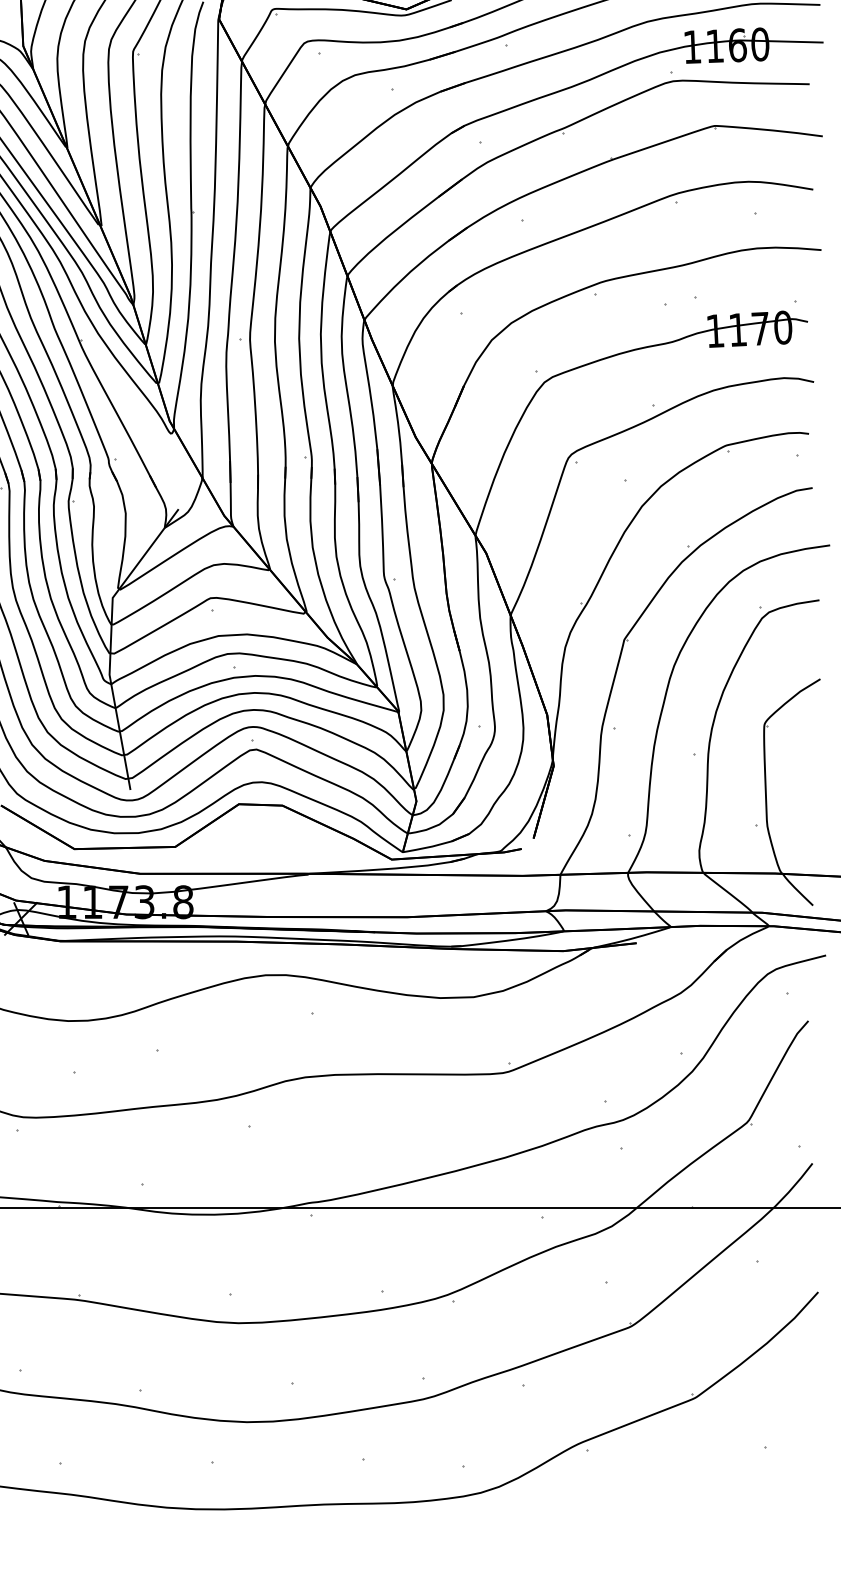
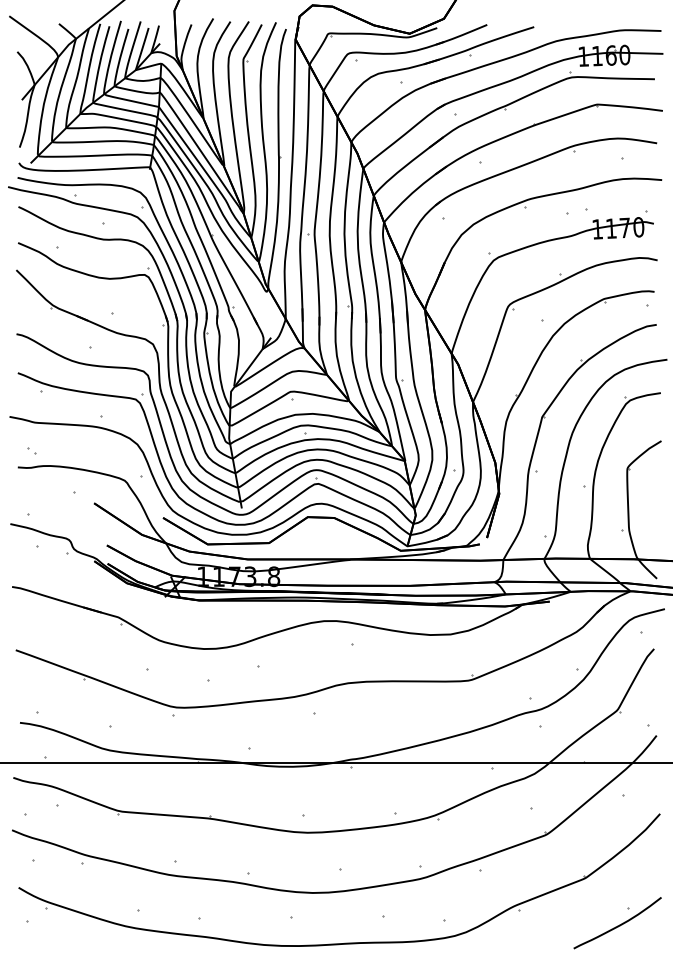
curve: (748, 1475) -> (617, 925), added

